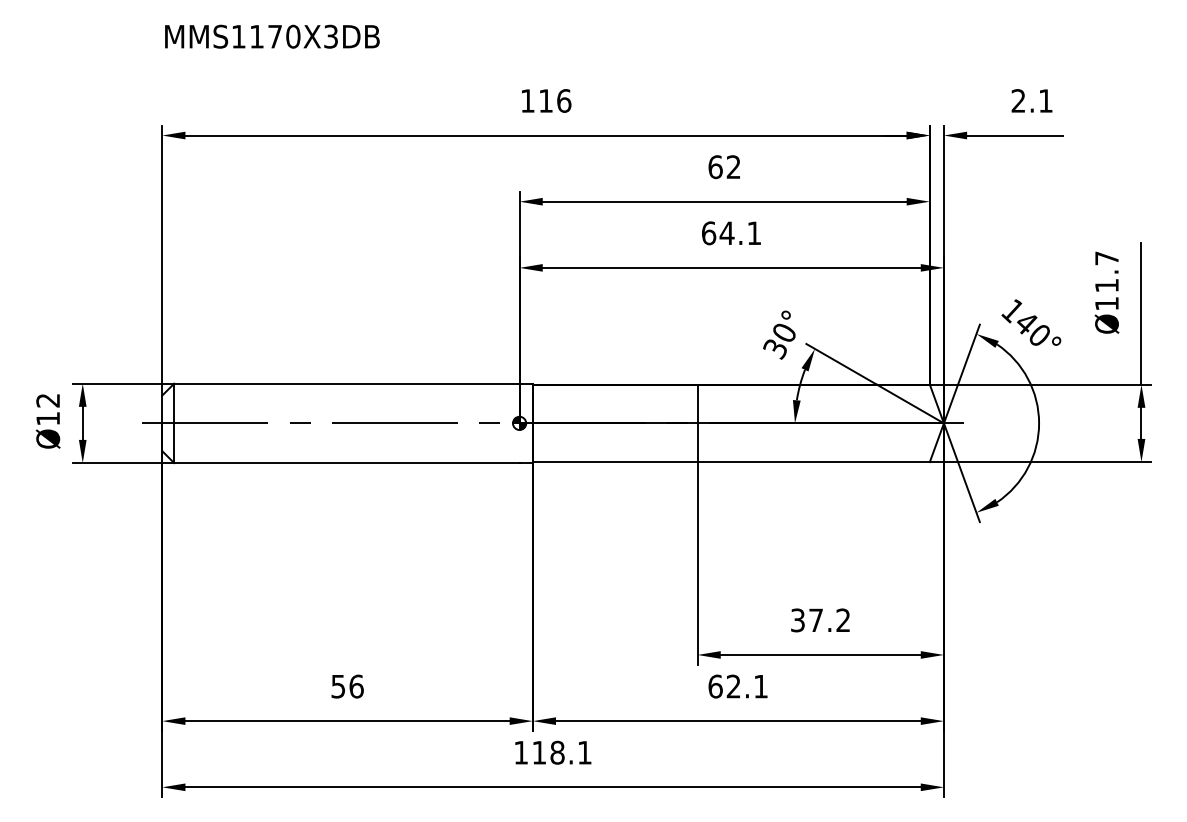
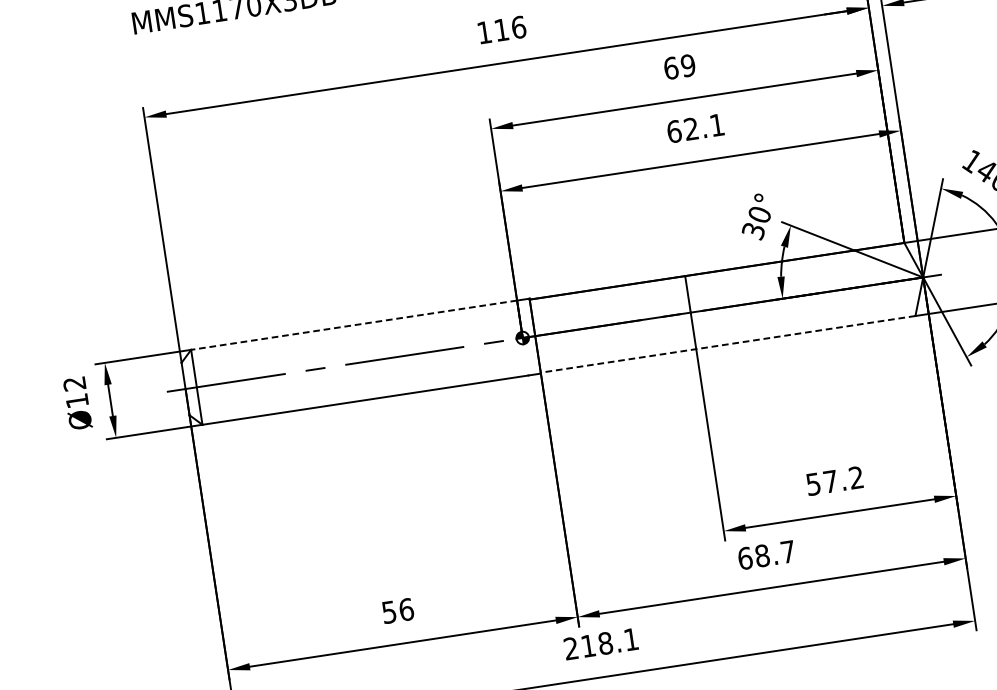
text: (733, 167) -> (688, 66), 62 -> 69
text: (726, 232) -> (690, 128), 64.1 -> 62.1
line: (346, 383) -> (353, 325), solid -> dashed
line: (731, 462) -> (728, 344), solid -> dashed
text: (797, 619) -> (813, 483), 37.2 -> 57.2
text: (746, 686) -> (774, 553), 62.1 -> 68.7
text: (520, 752) -> (570, 648), 118.1 -> 218.1

